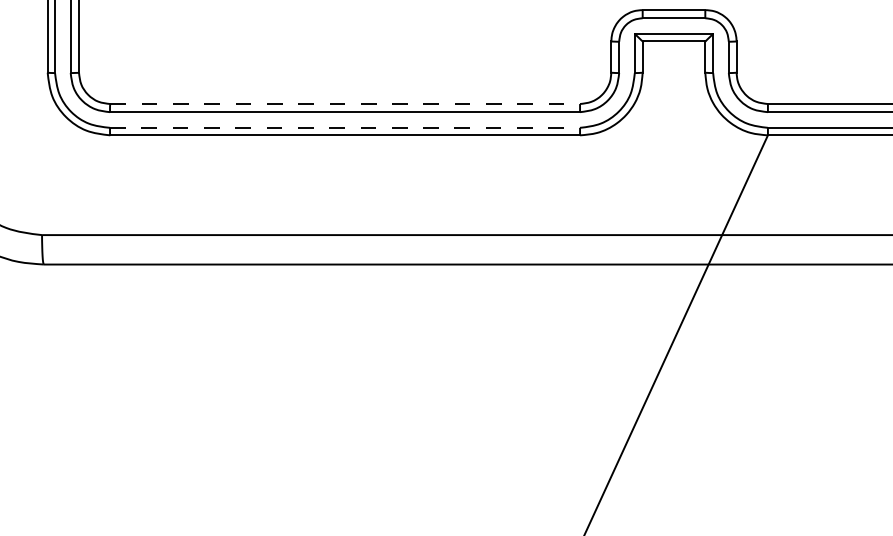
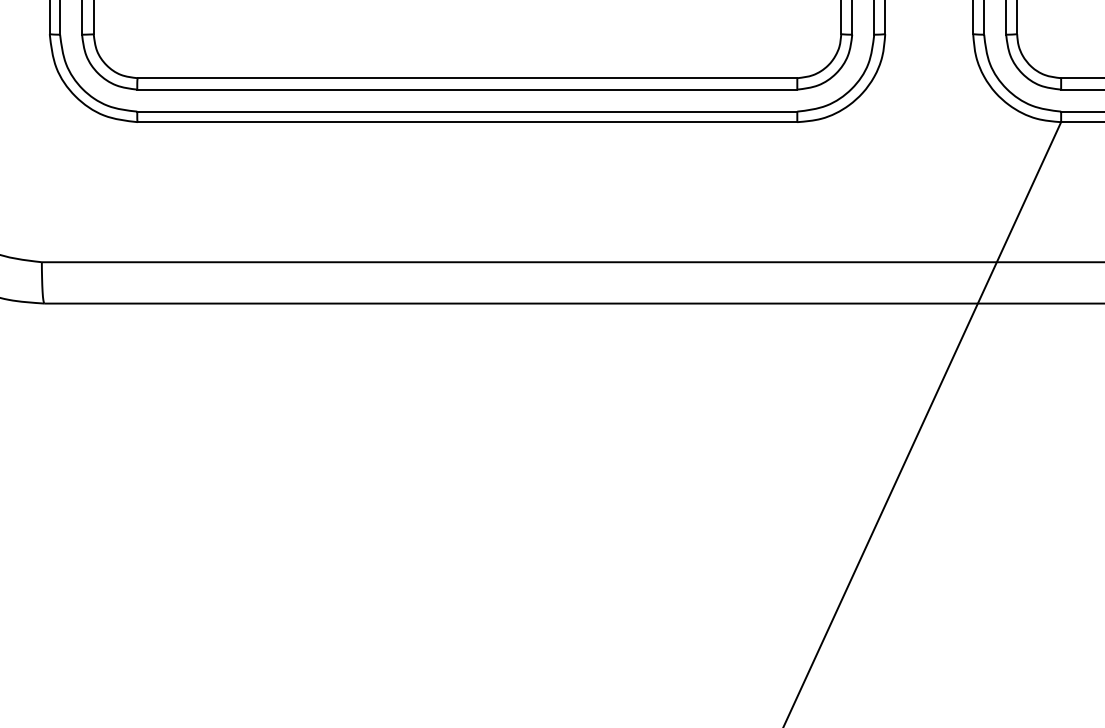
line: (345, 104) -> (467, 78), dashed -> solid
line: (345, 127) -> (467, 111), dashed -> solid

